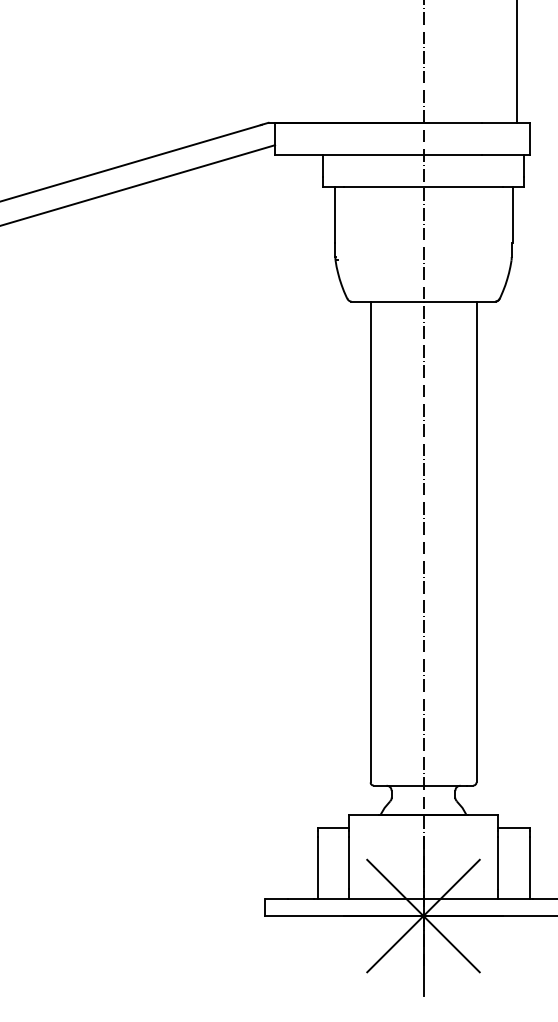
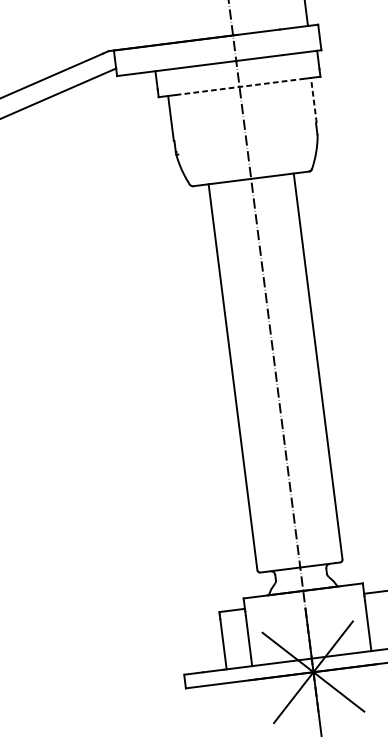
line: (423, 186) -> (239, 86), solid -> dashed
line: (512, 214) -> (313, 100), solid -> dashed

